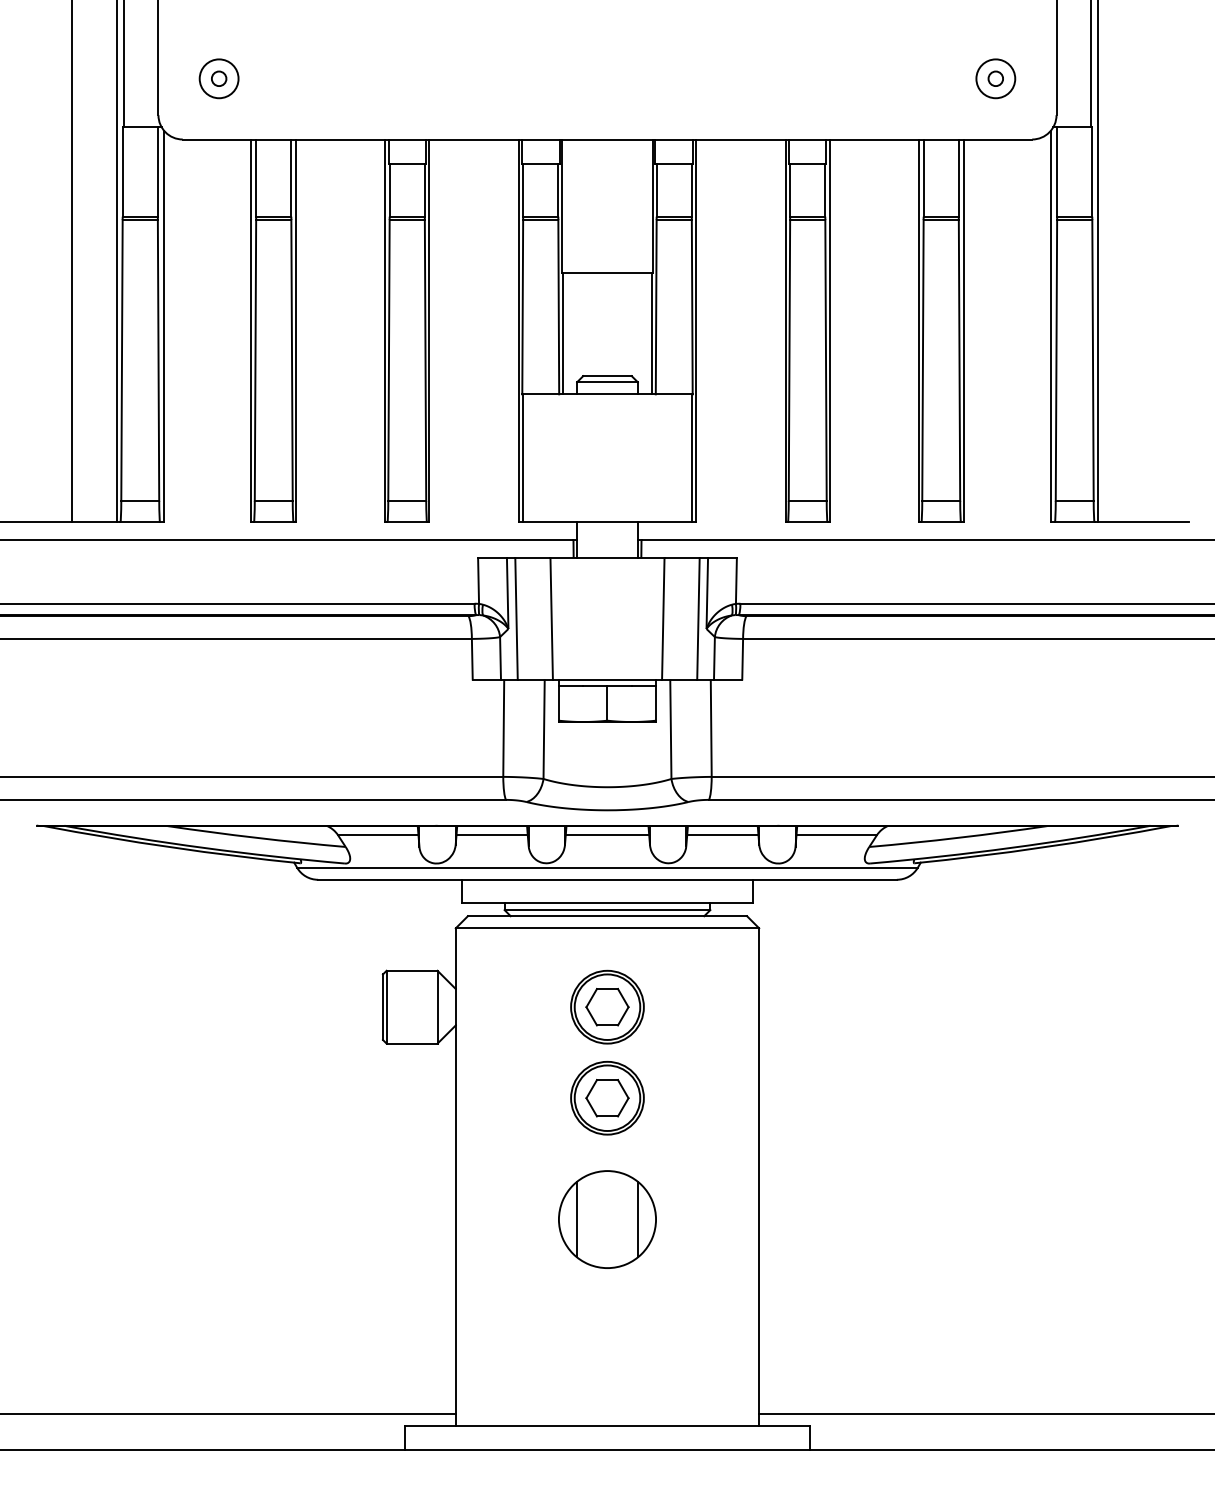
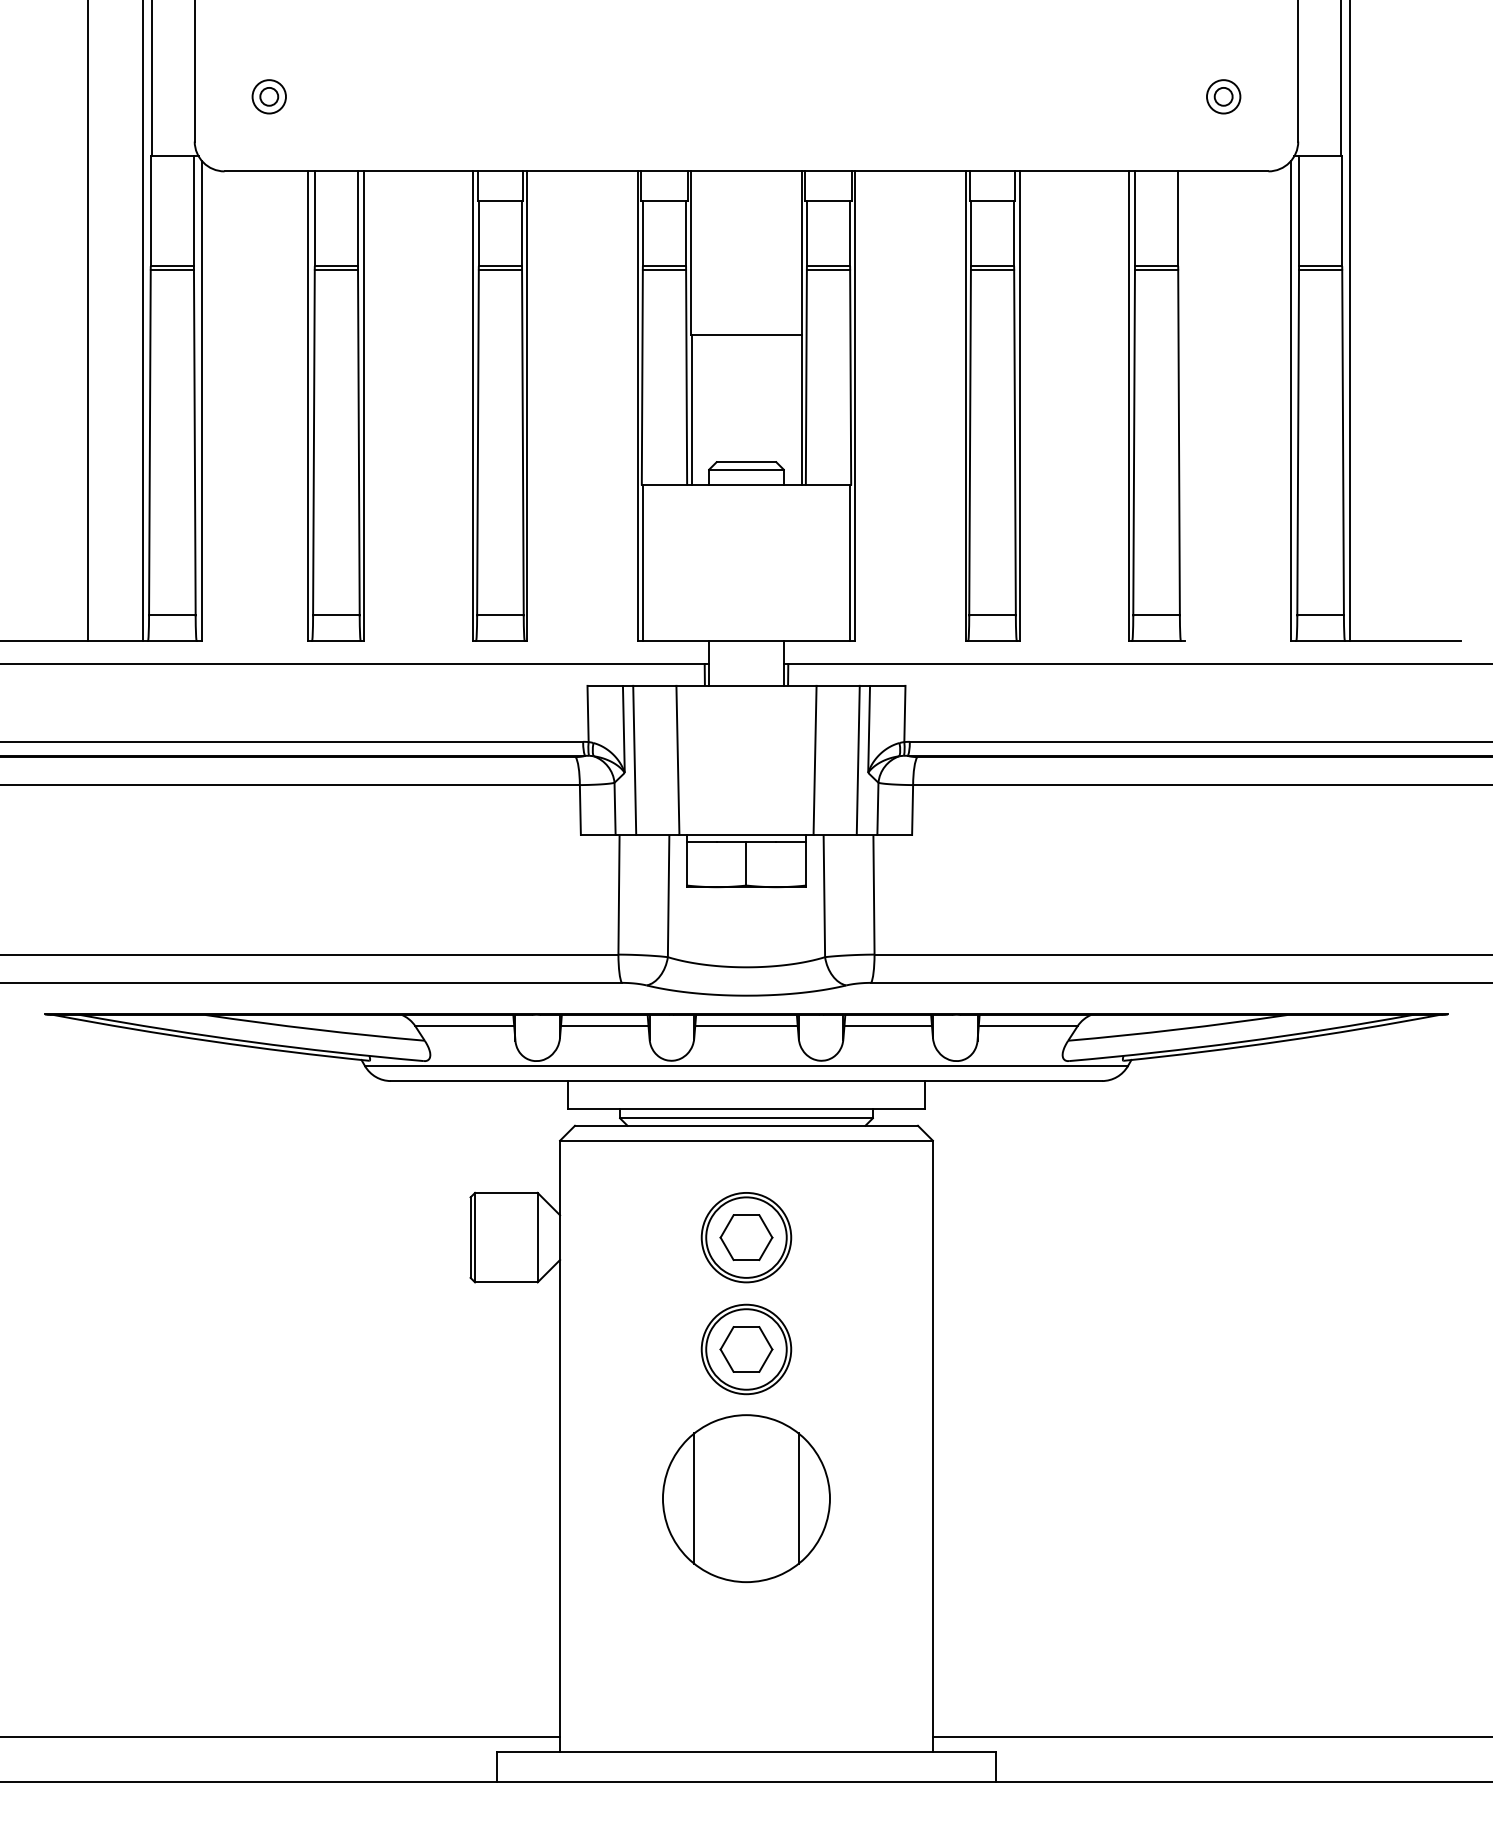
circle: (218, 78) -> (268, 96), size x0.7
circle: (995, 78) -> (1223, 96), size x0.7
line: (964, 330) -> (1185, 406), removed
part: (607, 1219) -> (746, 1498), size x1.4

